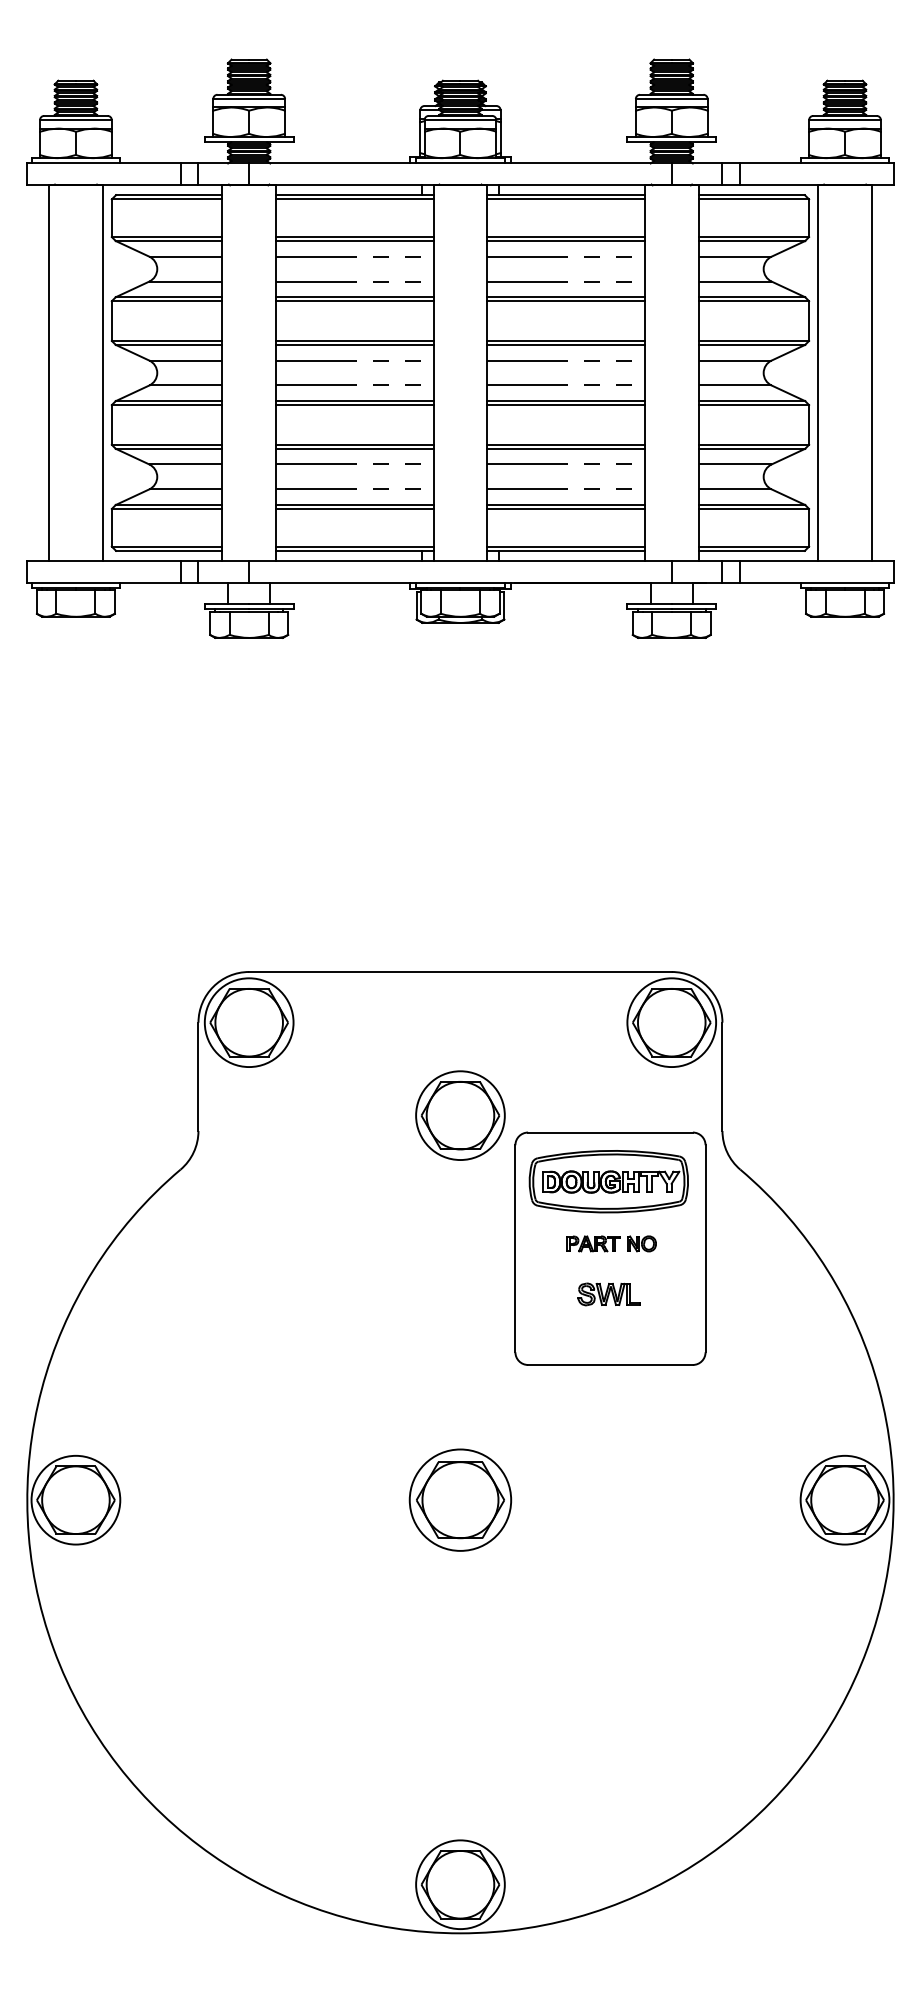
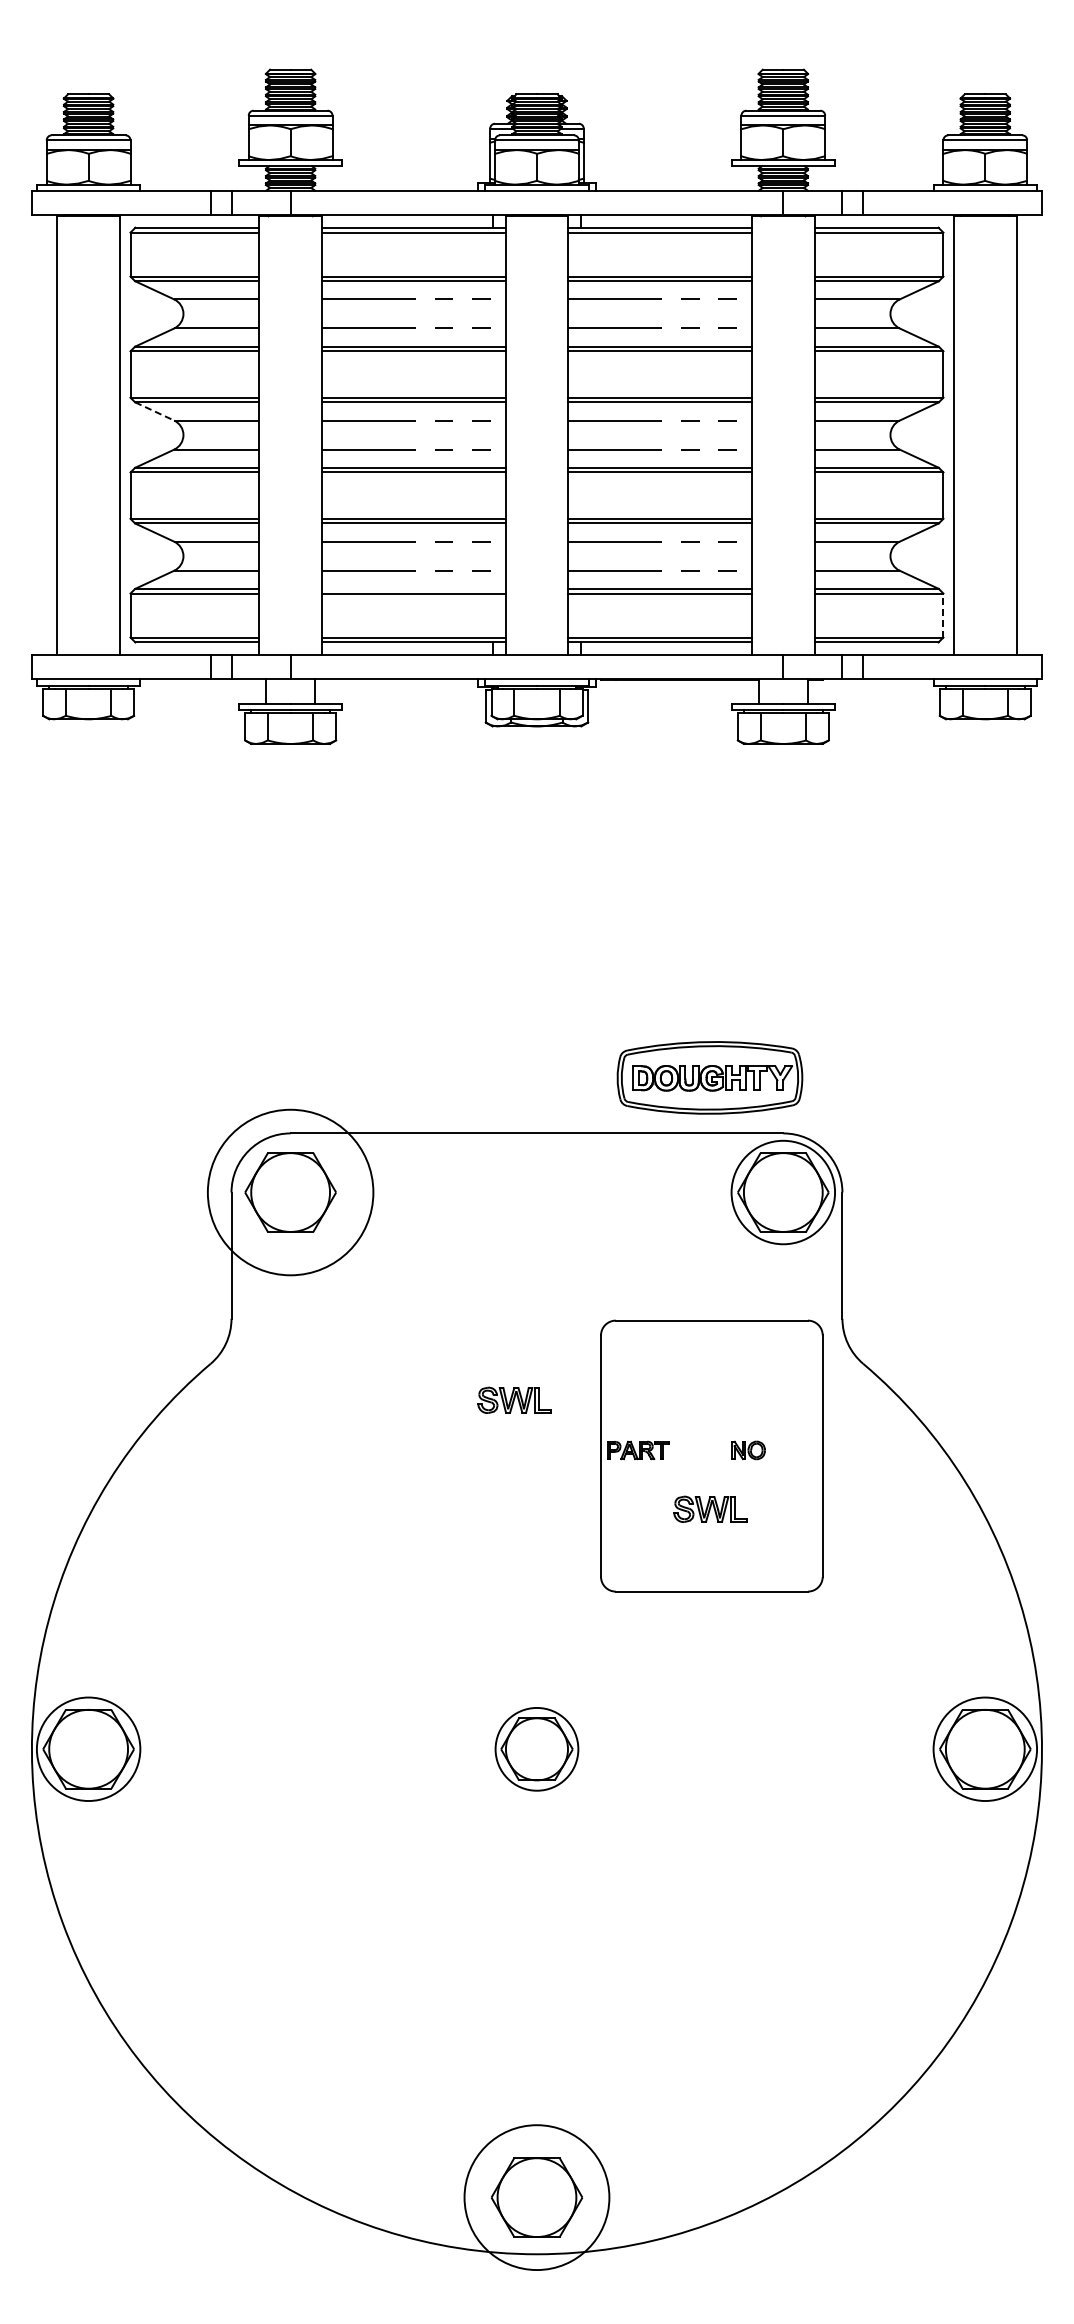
line: (132, 352) -> (154, 411), solid -> dashed
line: (354, 504) -> (413, 588), removed
line: (809, 527) -> (943, 615), solid -> dashed
circle: (249, 1022) -> (290, 1192), size x1.6
part: (460, 1115) -> (536, 1300), removed
part: (608, 1181) -> (709, 1077), moved
part: (441, 1200) -> (514, 1399), added
part: (593, 1243) -> (638, 1450), moved
part: (460, 1500) -> (536, 1749), size x0.7
circle: (460, 1884) -> (536, 2197), size x1.4

